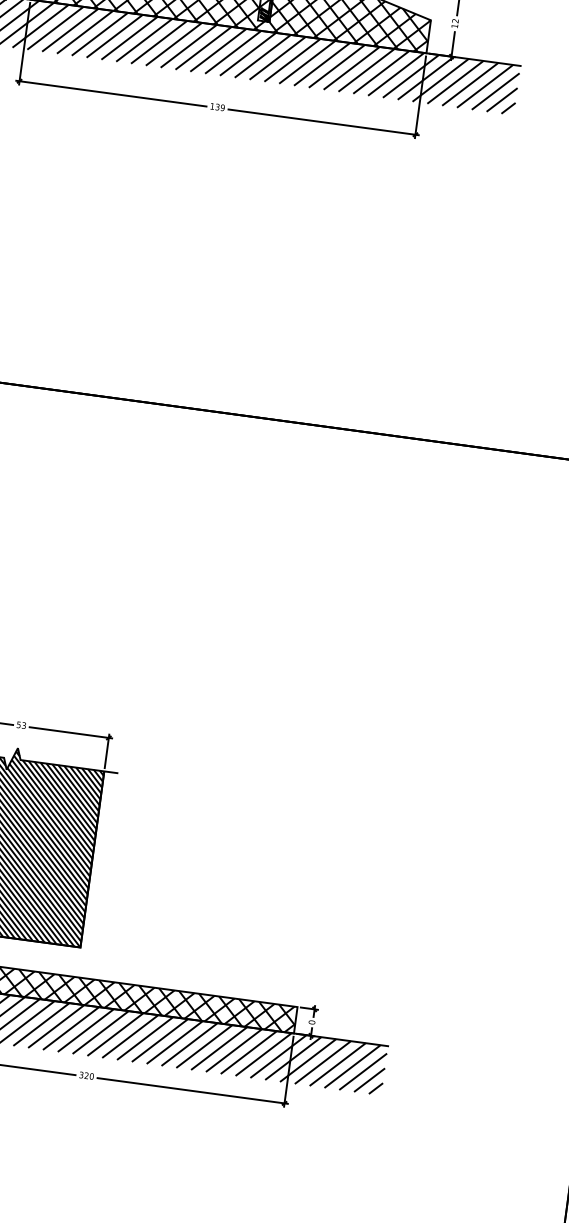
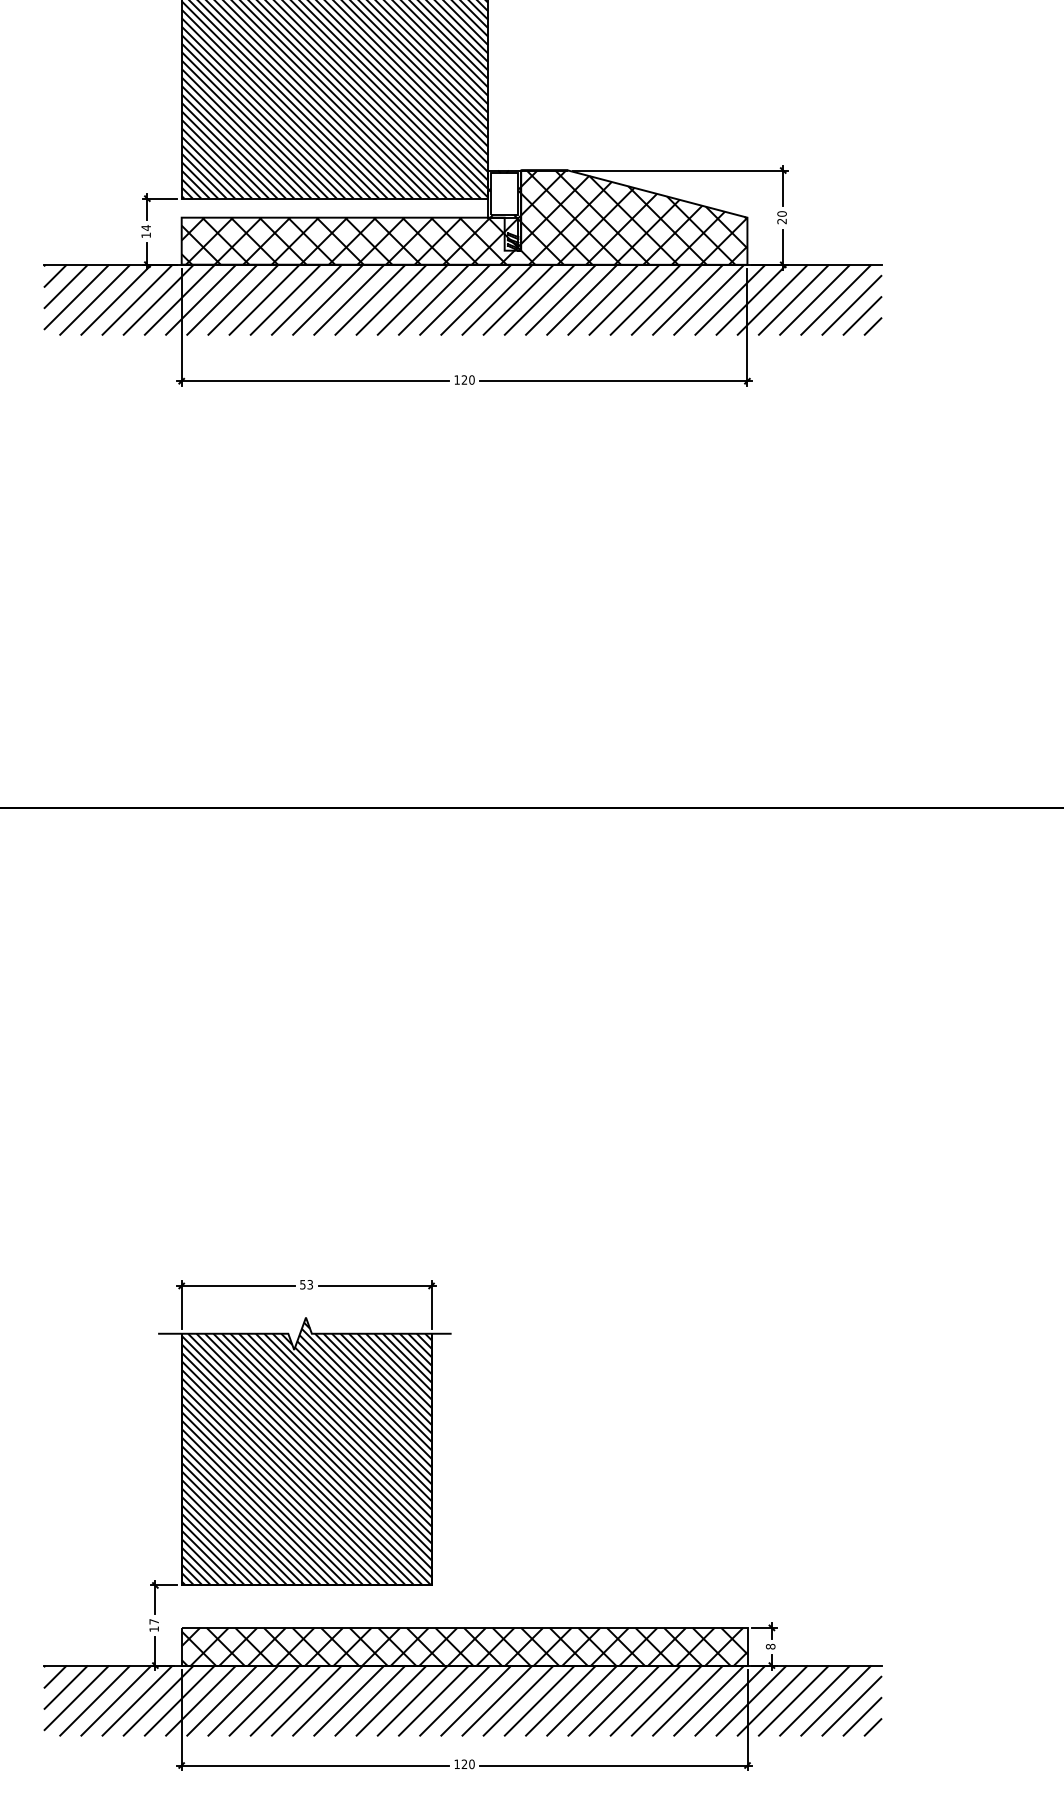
text: (454, 23) -> (781, 217), 12 -> 20
text: (219, 107) -> (467, 379), 139 -> 120
text: (311, 1022) -> (770, 1646), 0 -> 8
text: (81, 1075) -> (456, 1764), 320 -> 120

